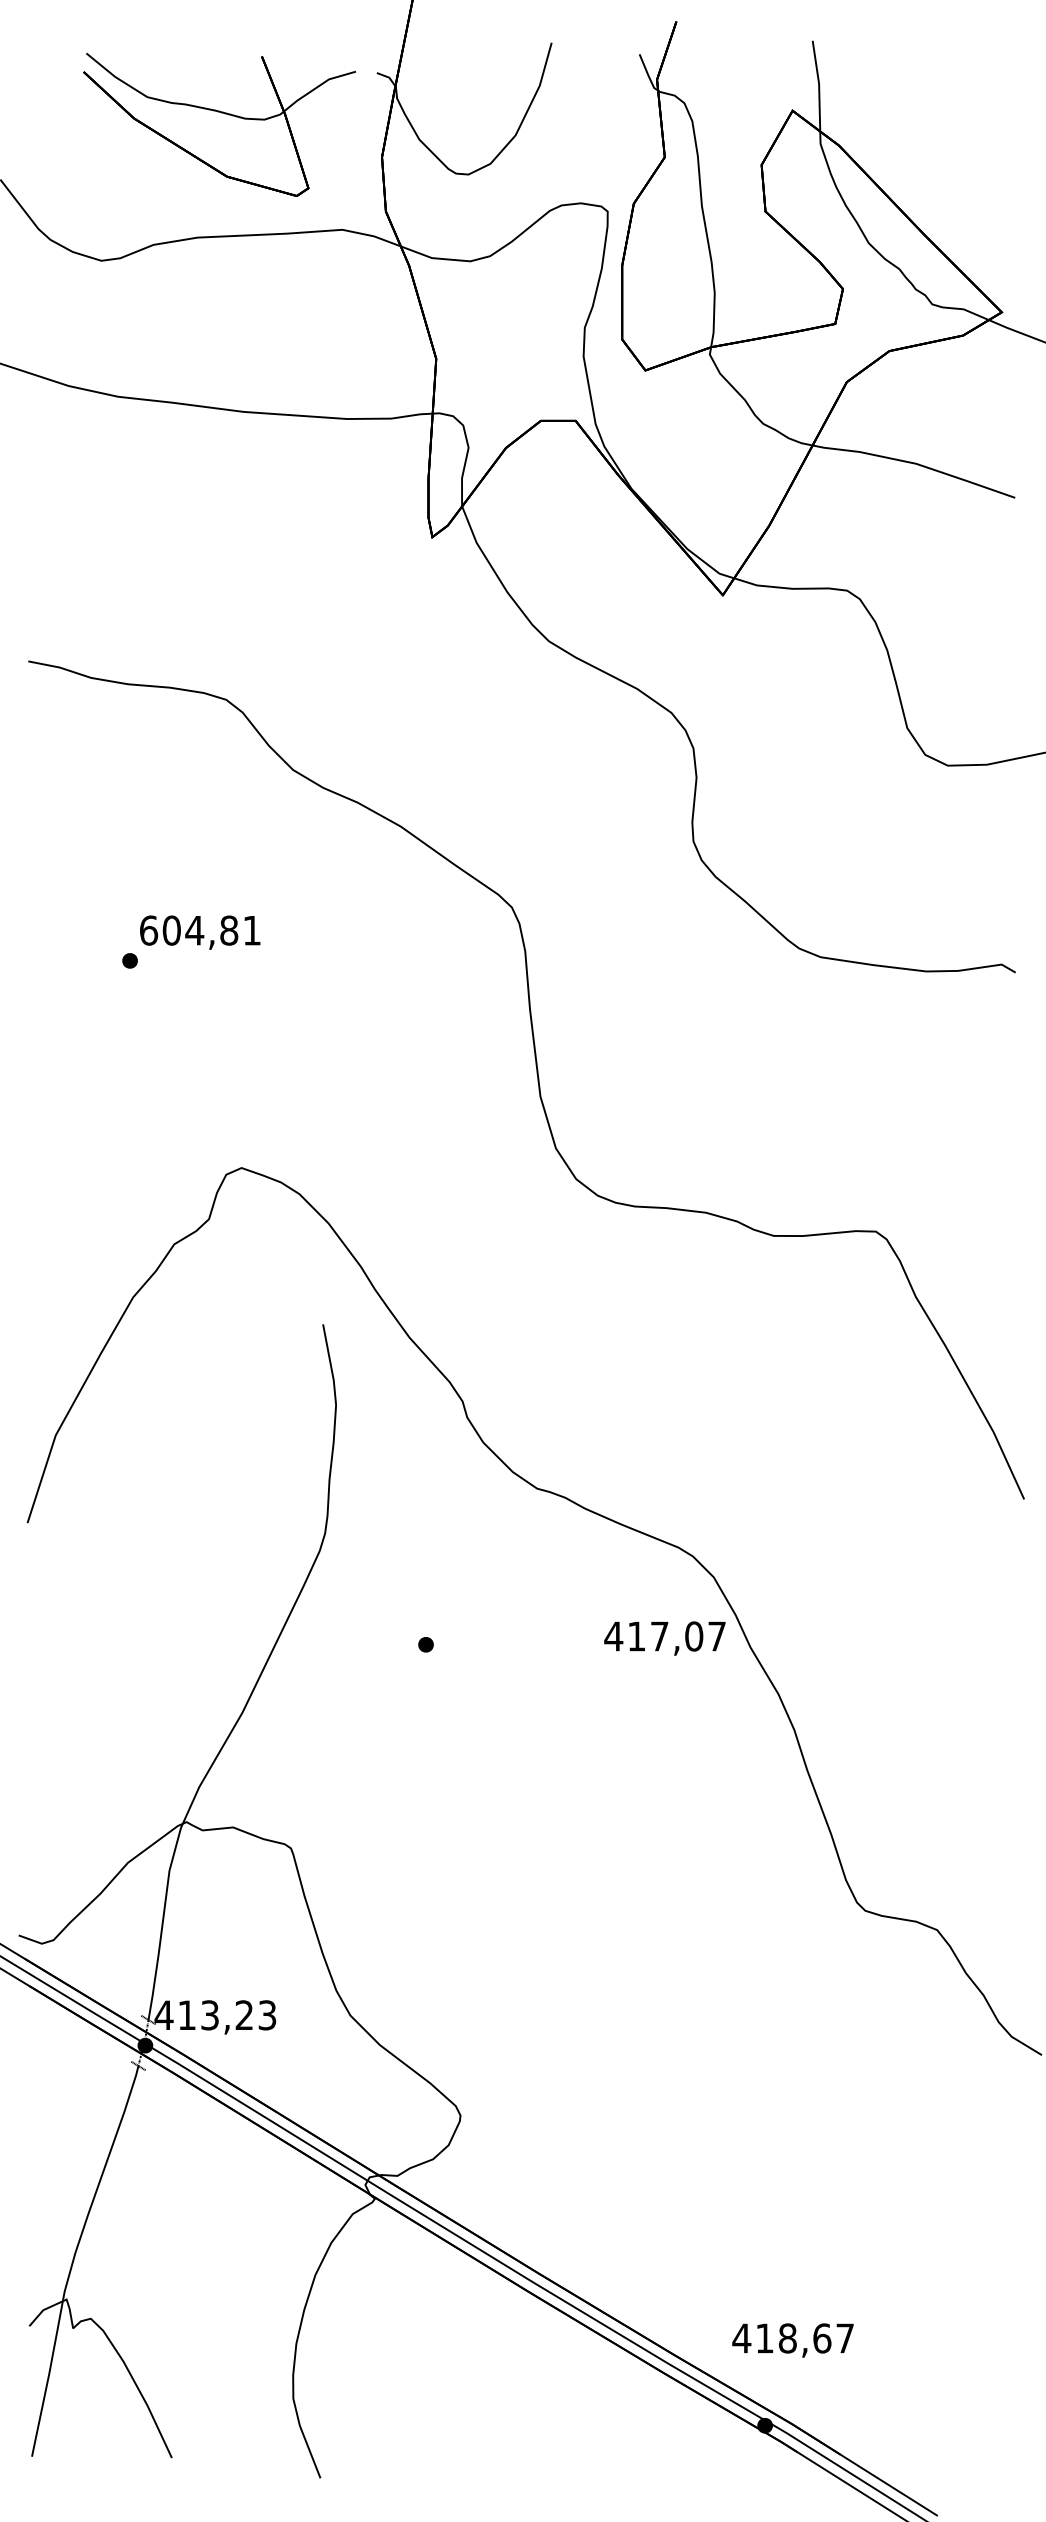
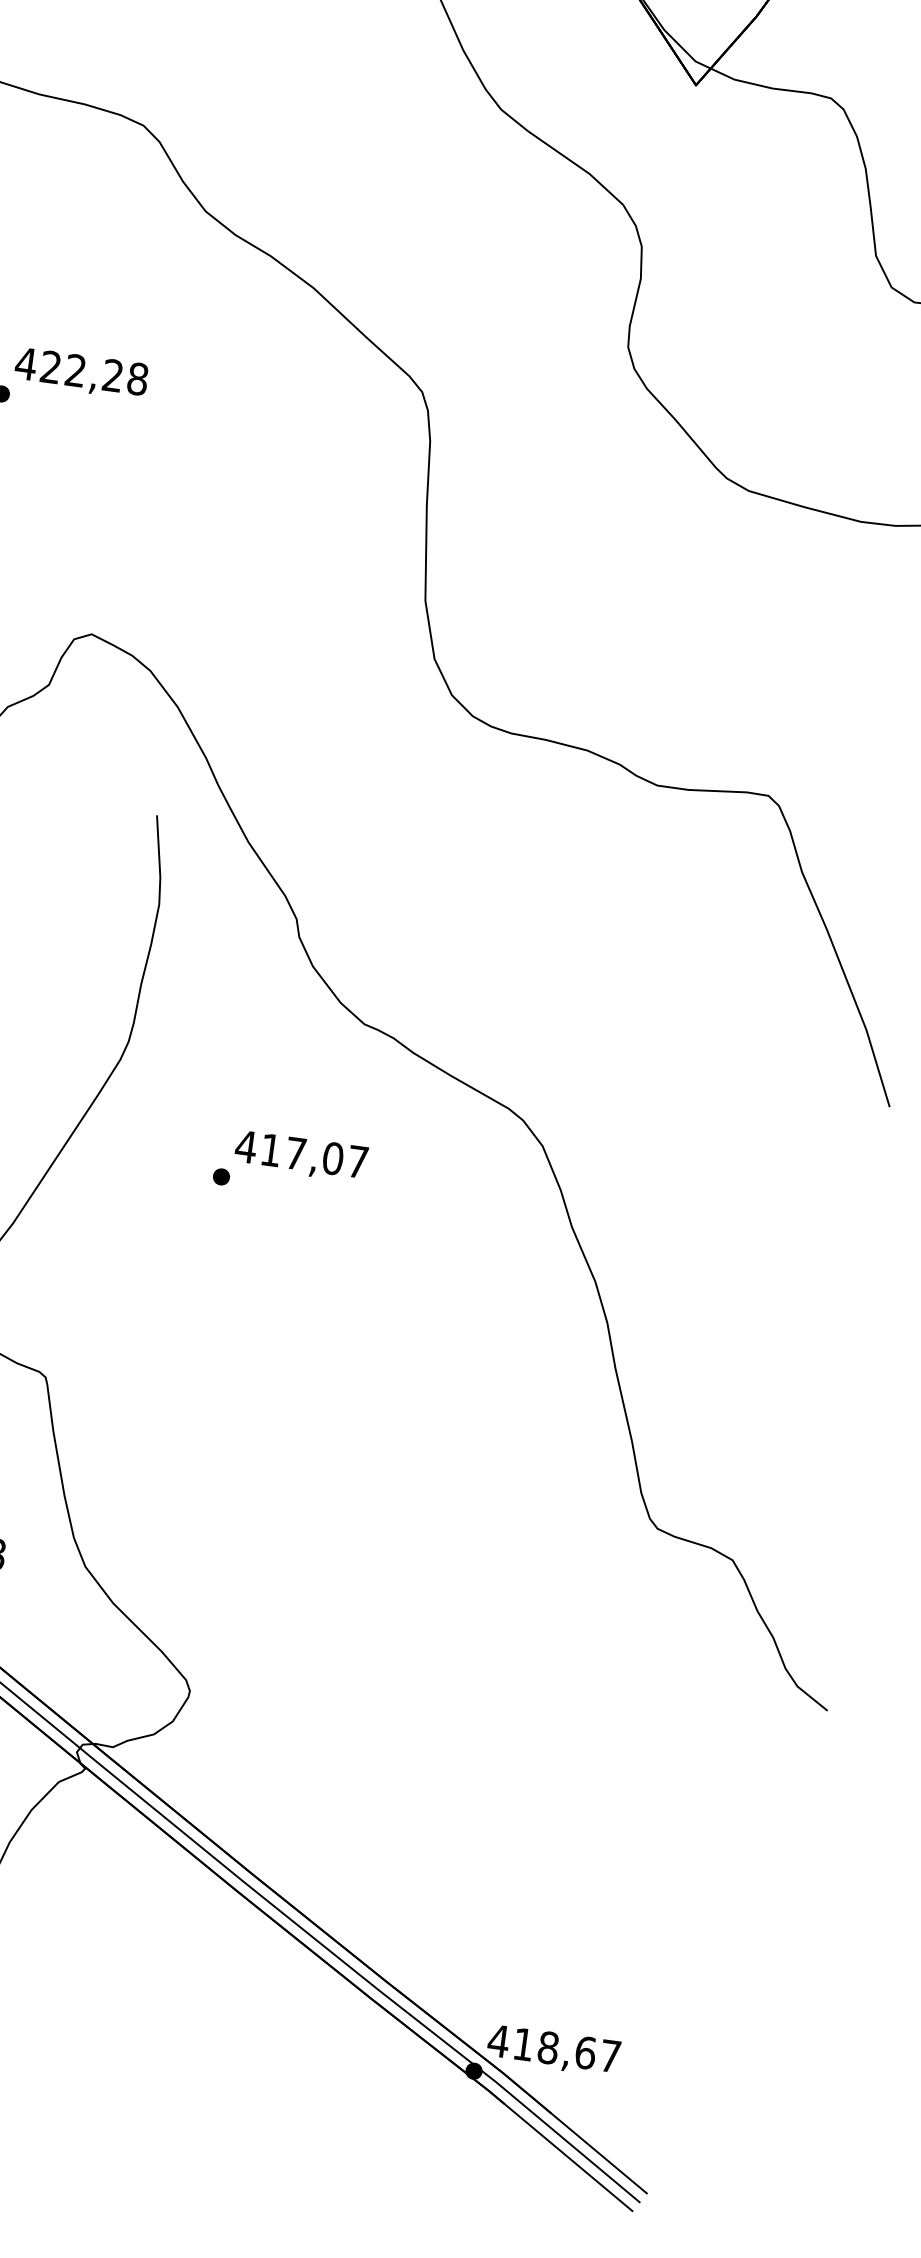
text: (200, 930) -> (82, 371), 604,81 -> 422,28
text: (664, 1638) -> (300, 1156), moved
text: (792, 2340) -> (553, 2050), moved

